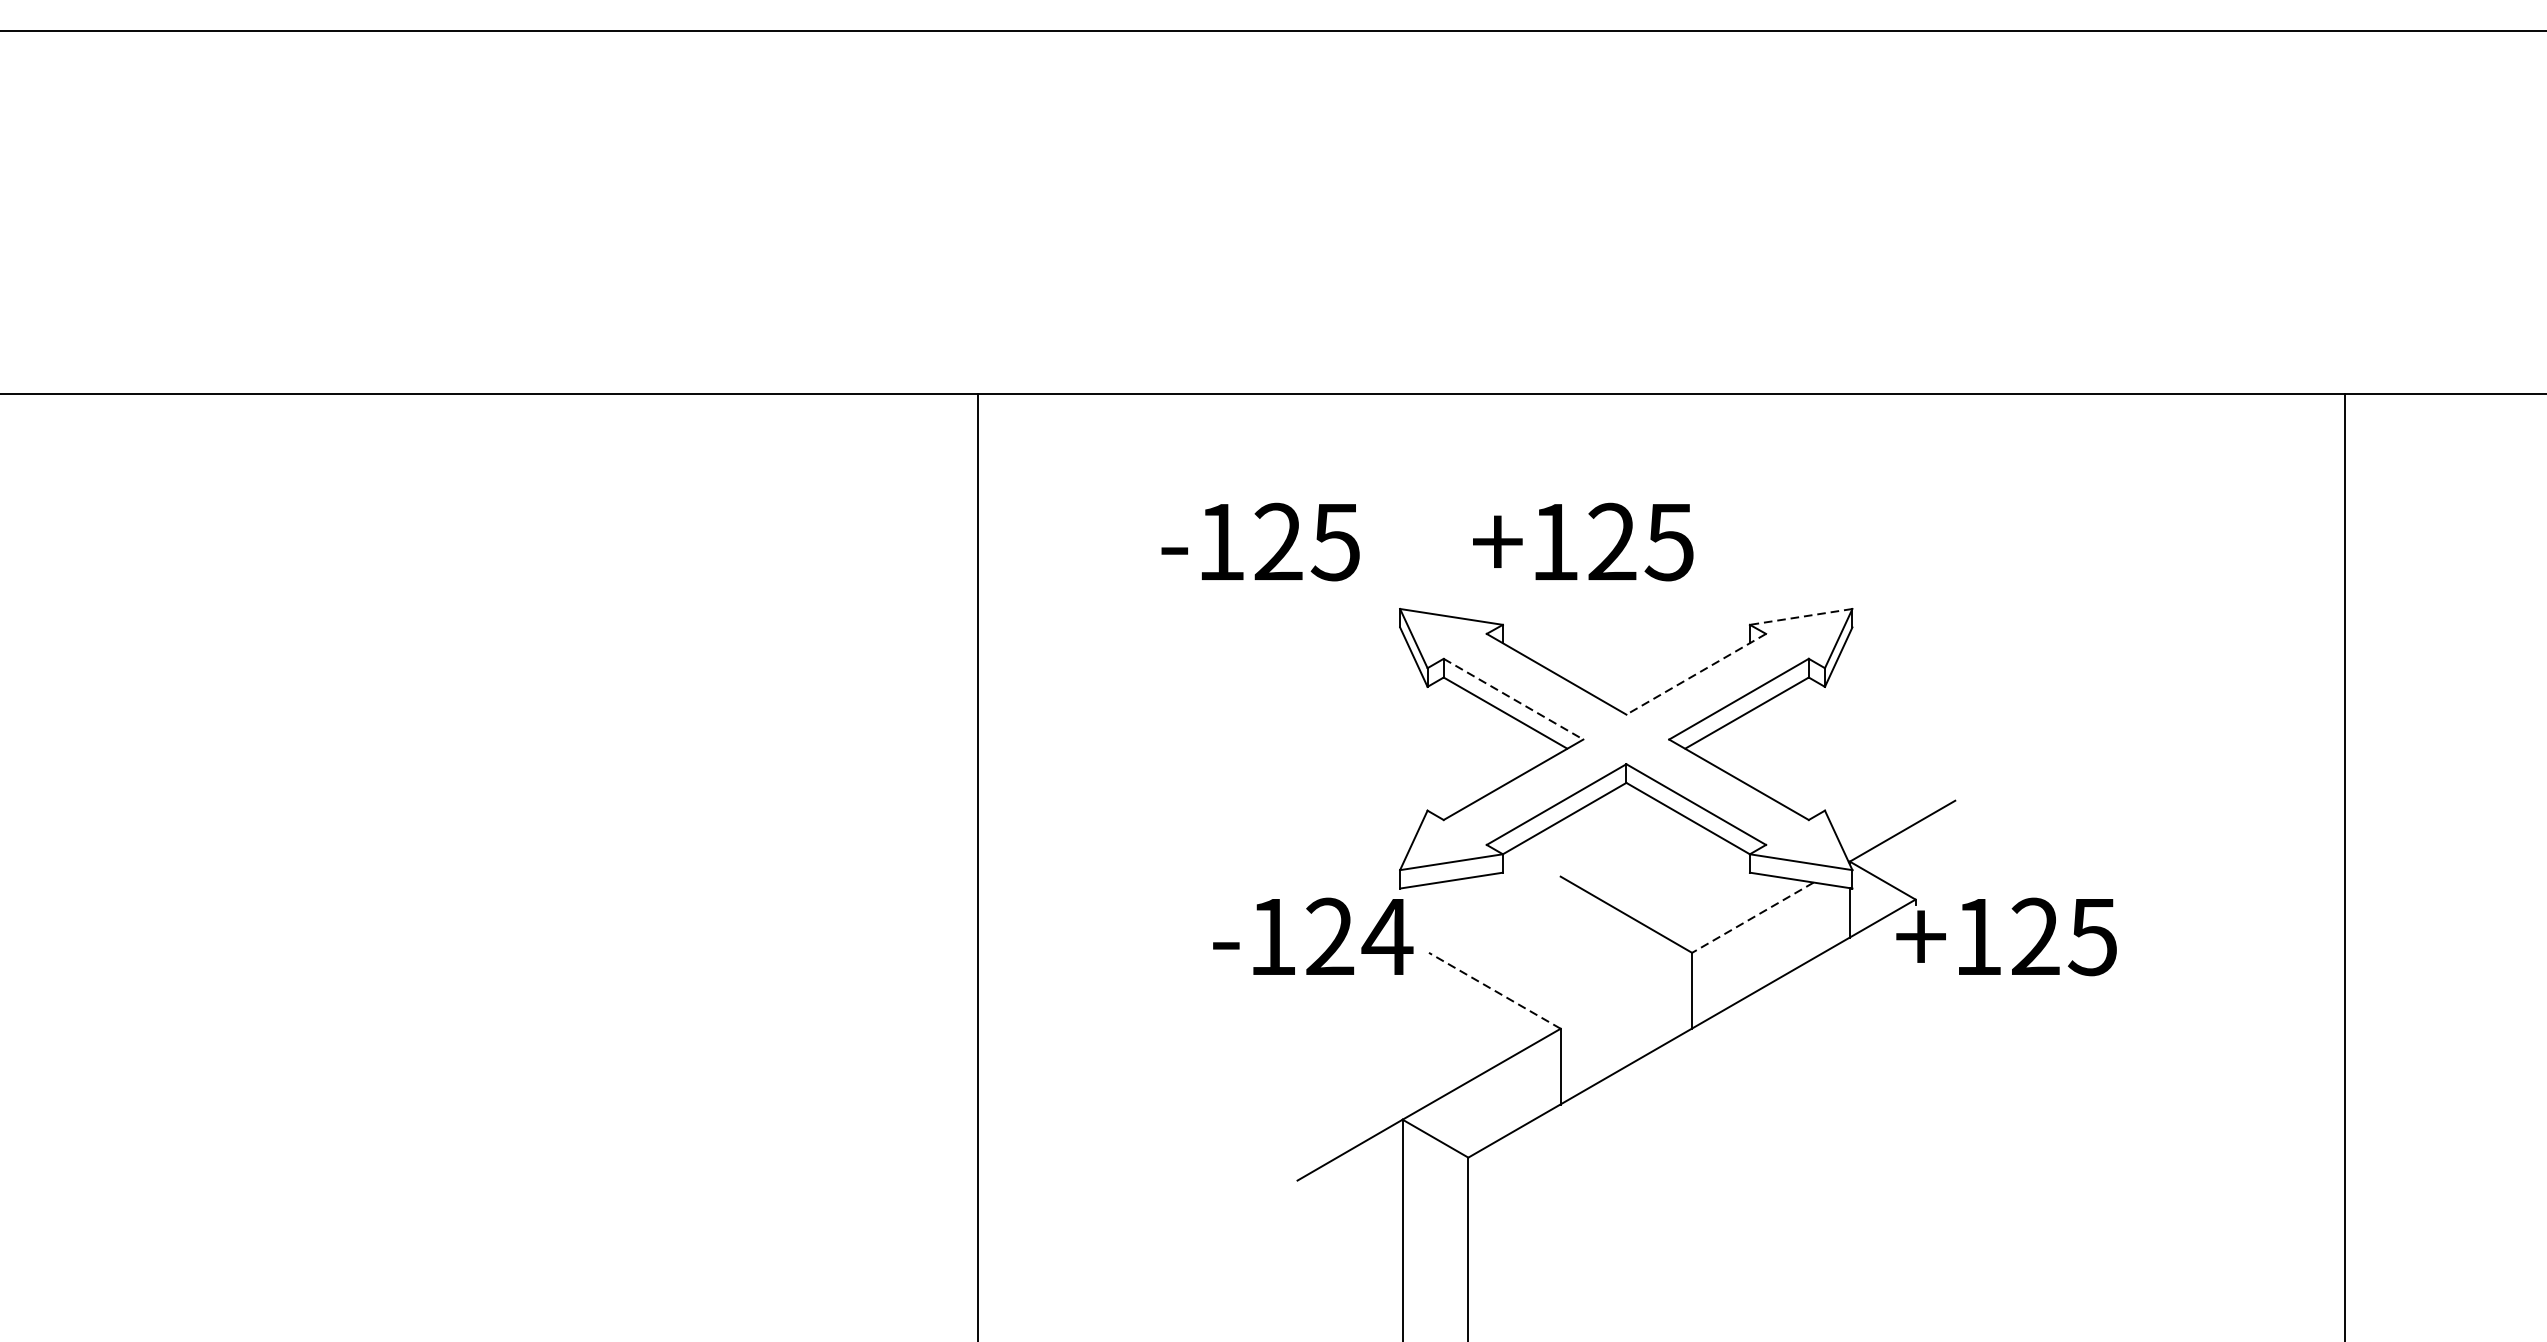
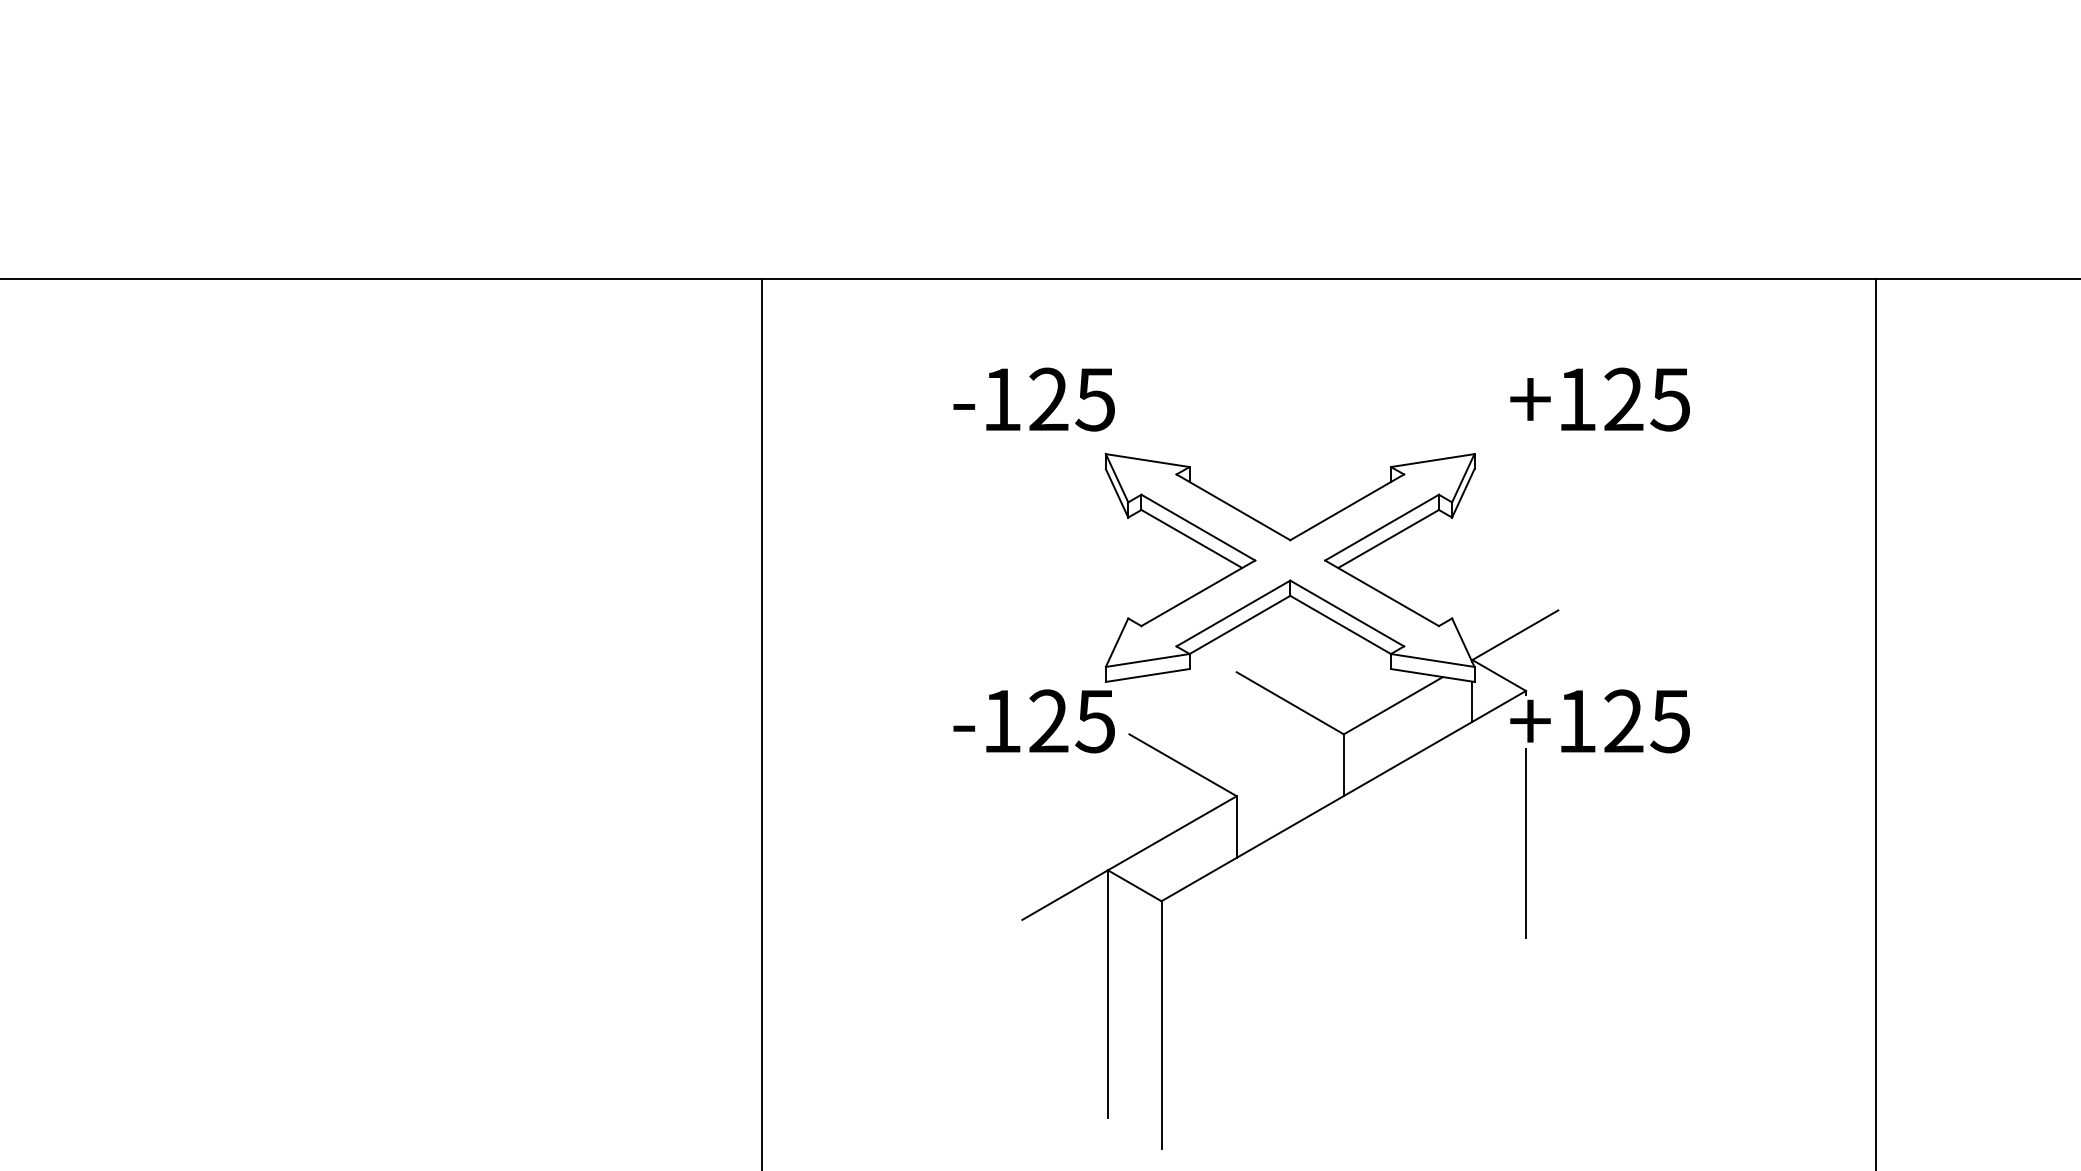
text: (1259, 541) -> (1033, 399), moved
text: (1582, 541) -> (1599, 399), moved
line: (1800, 616) -> (1432, 460), dashed -> solid
line: (1696, 674) -> (1347, 507), dashed -> solid
line: (1513, 699) -> (1198, 527), dashed -> solid
line: (1751, 917) -> (1392, 705), dashed -> solid
text: (1387, 937) -> (1095, 721), -124 -> -125
line: (1495, 991) -> (1183, 765), dashed -> solid
line: (1916, 1086) -> (1526, 843), added

